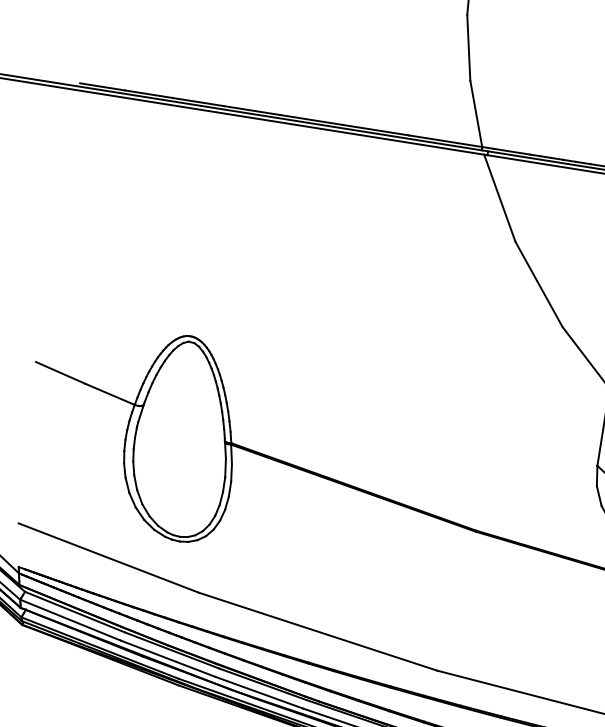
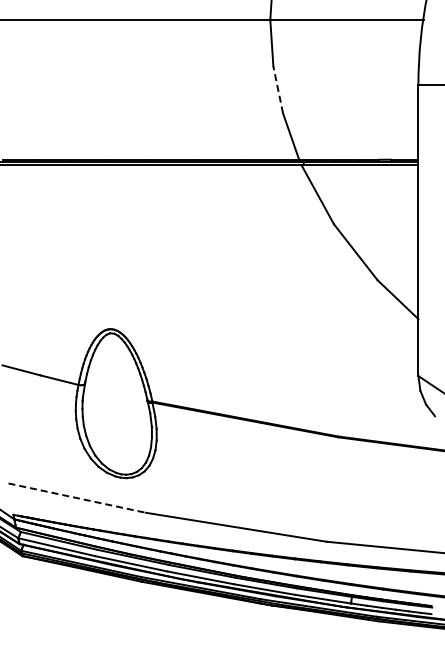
line: (469, 47) -> (278, 89), solid -> dashed
line: (109, 558) -> (77, 498), solid -> dashed

